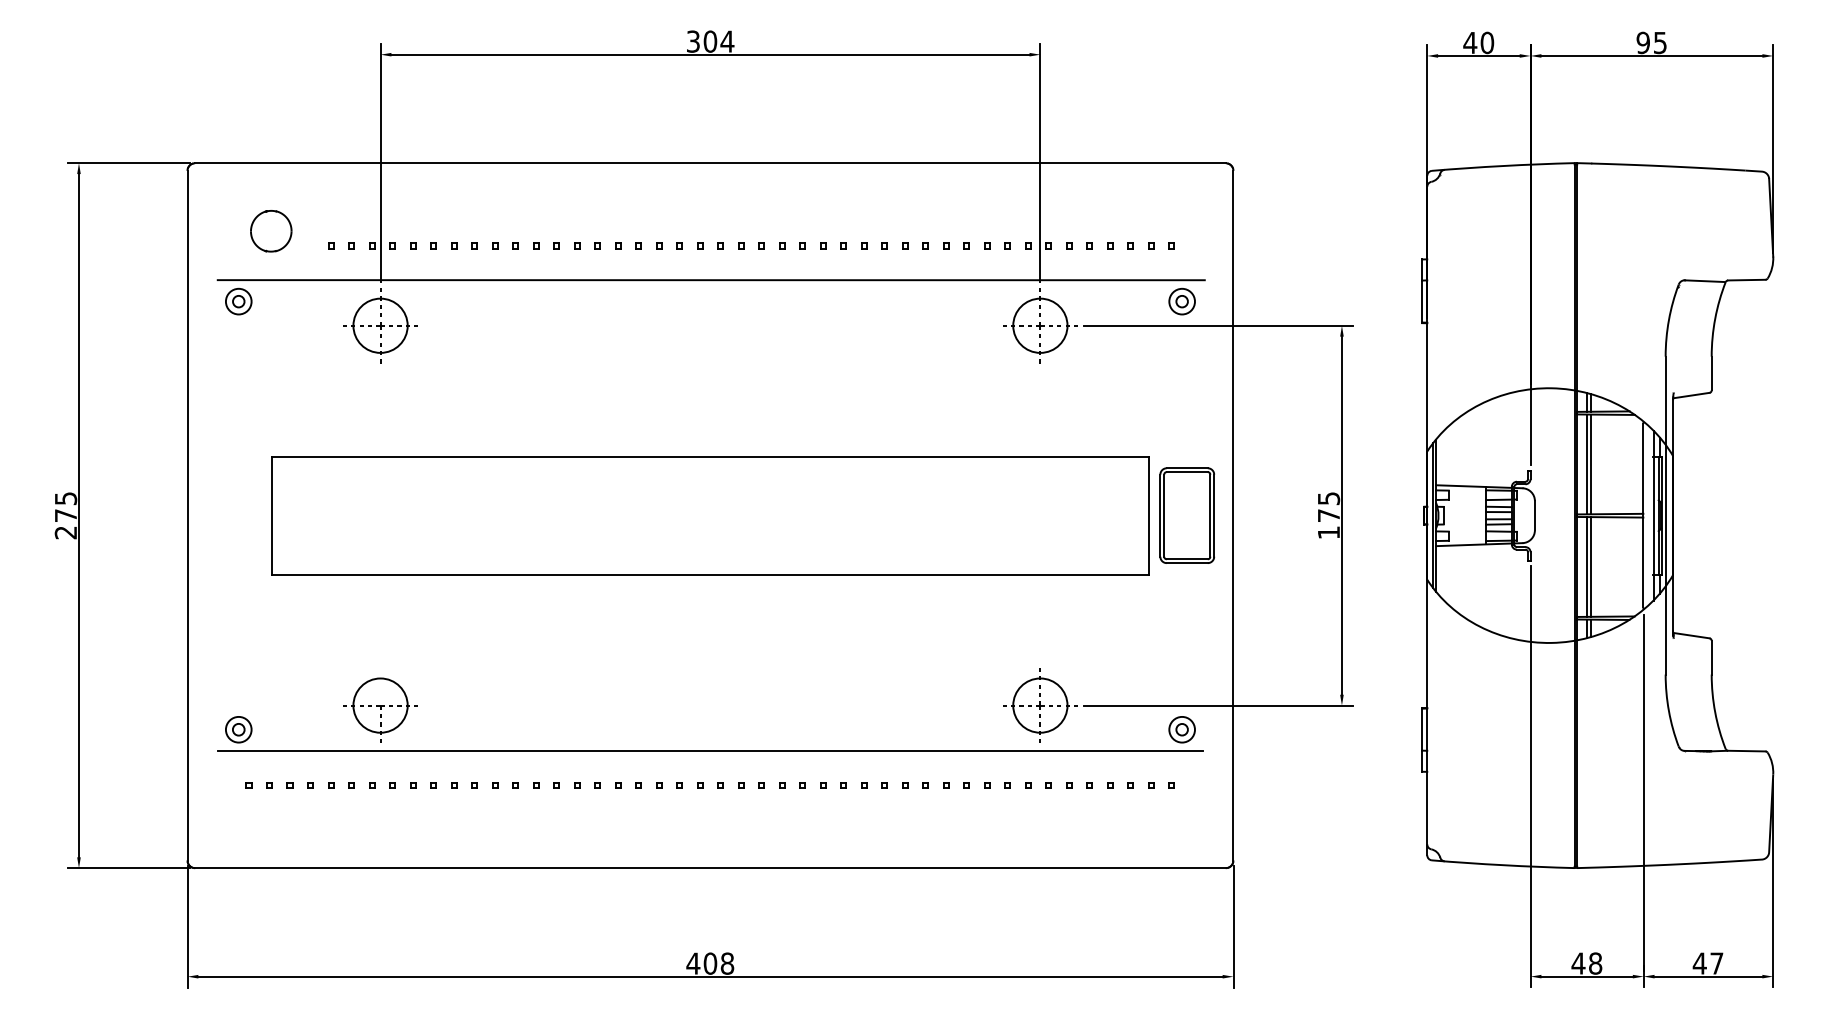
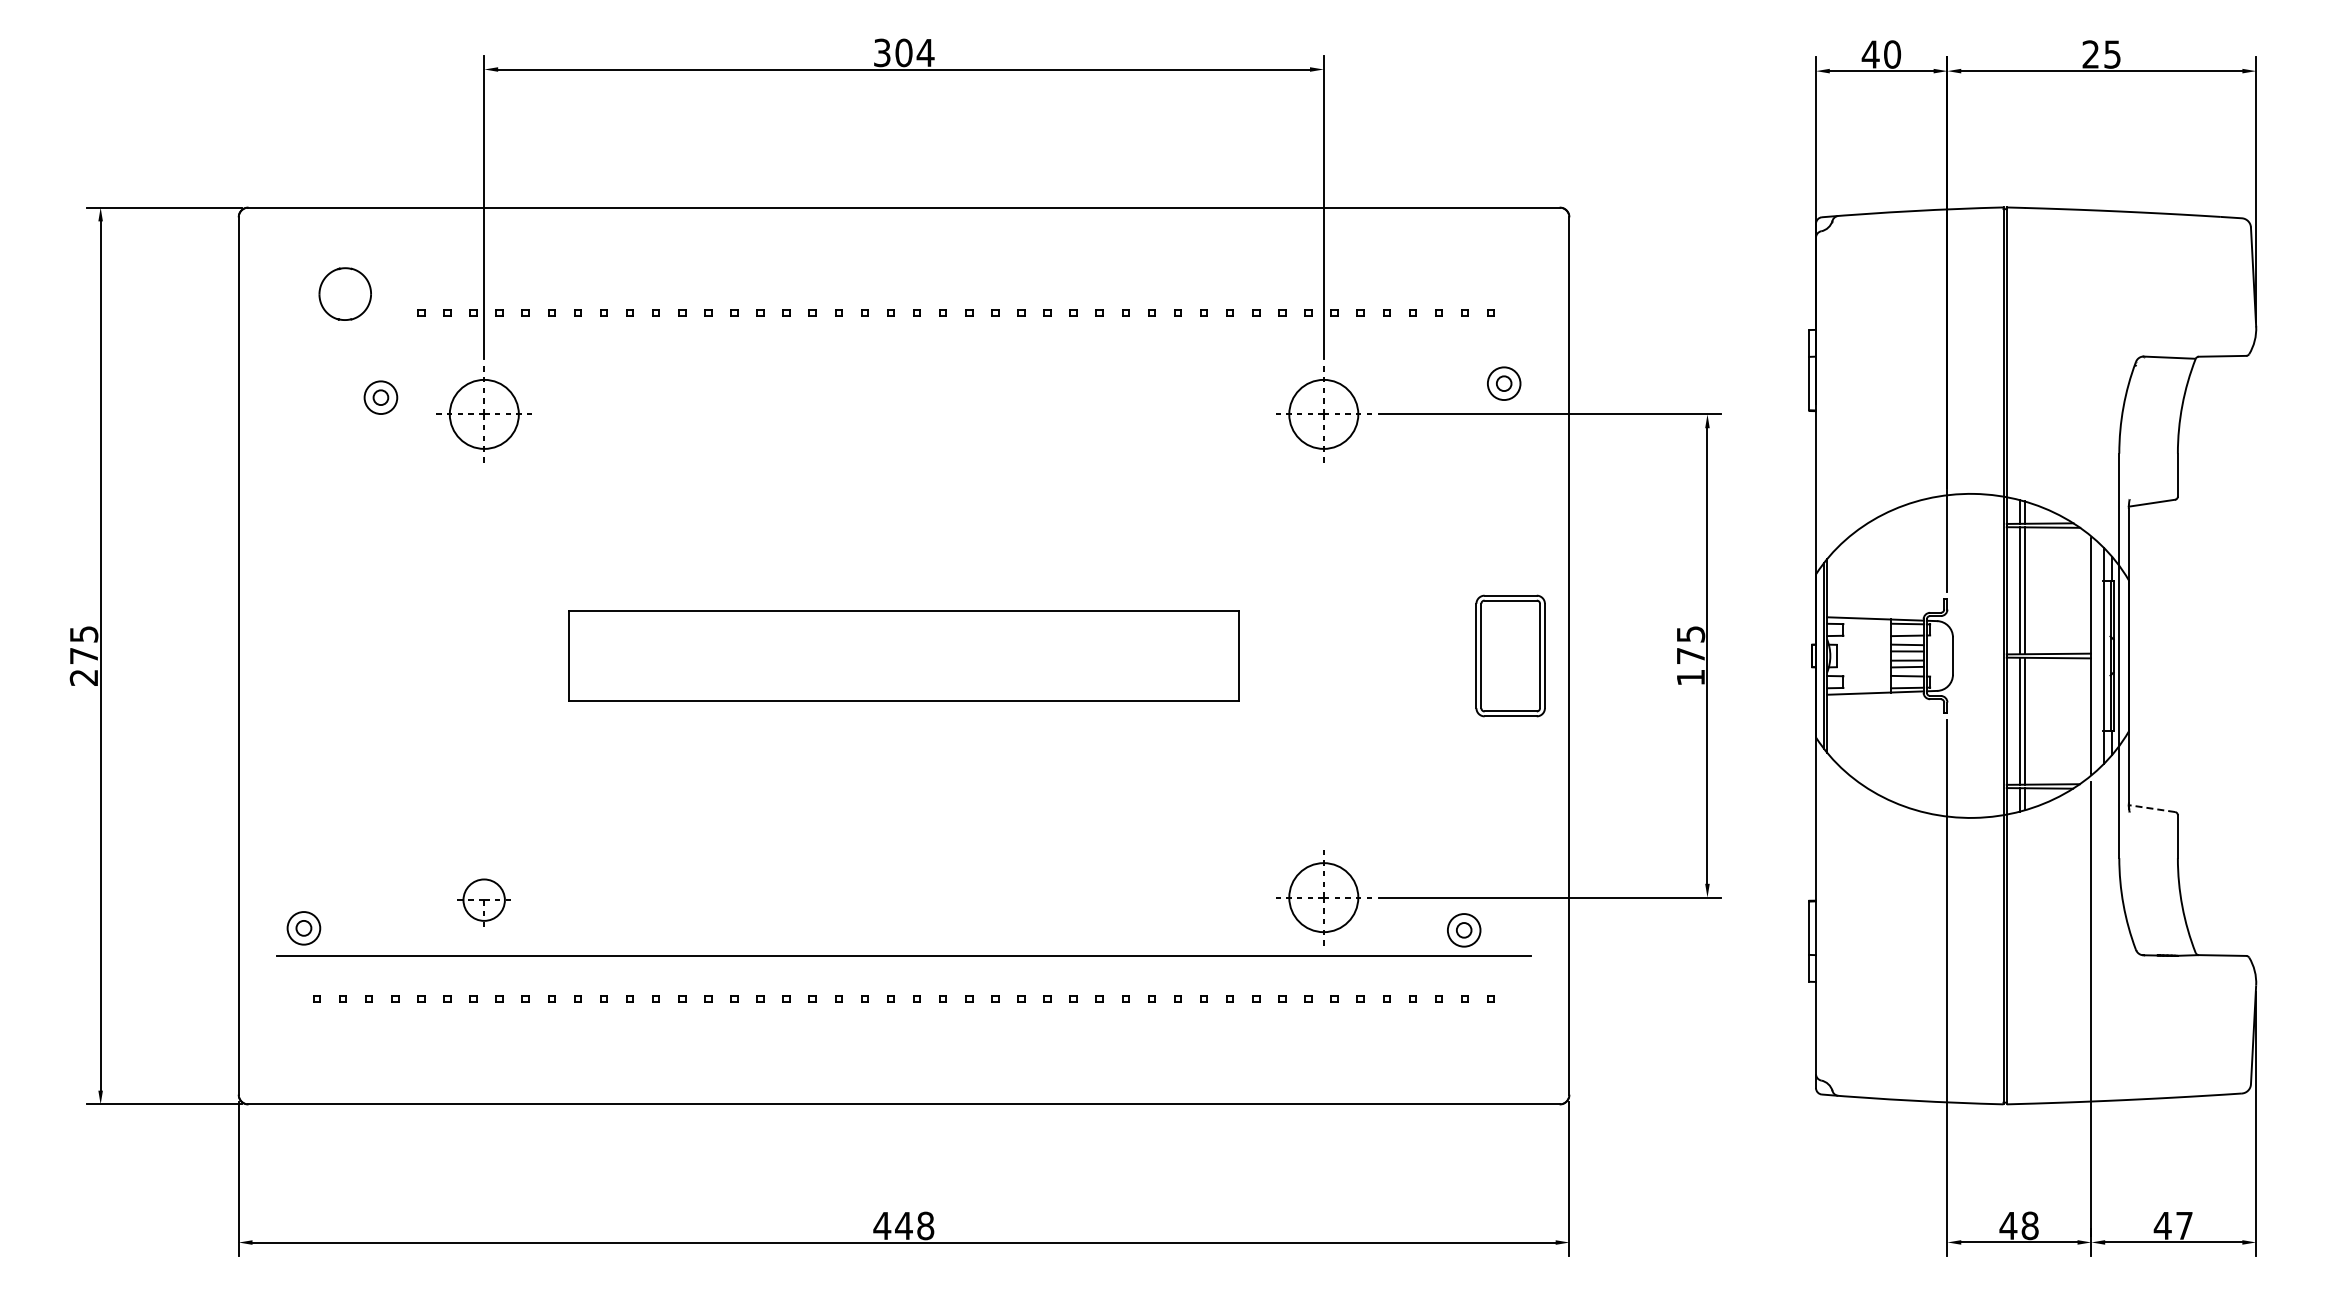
text: (1643, 42) -> (2090, 54), 95 -> 25
line: (710, 280) -> (904, 356), removed
part: (238, 301) -> (380, 397), moved
part: (710, 515) -> (903, 655), size x0.6
line: (1690, 635) -> (2151, 808), solid -> dashed
part: (379, 710) -> (483, 903), size x0.6
part: (1182, 729) -> (1464, 930), moved
text: (710, 963) -> (903, 1225), 408 -> 448

